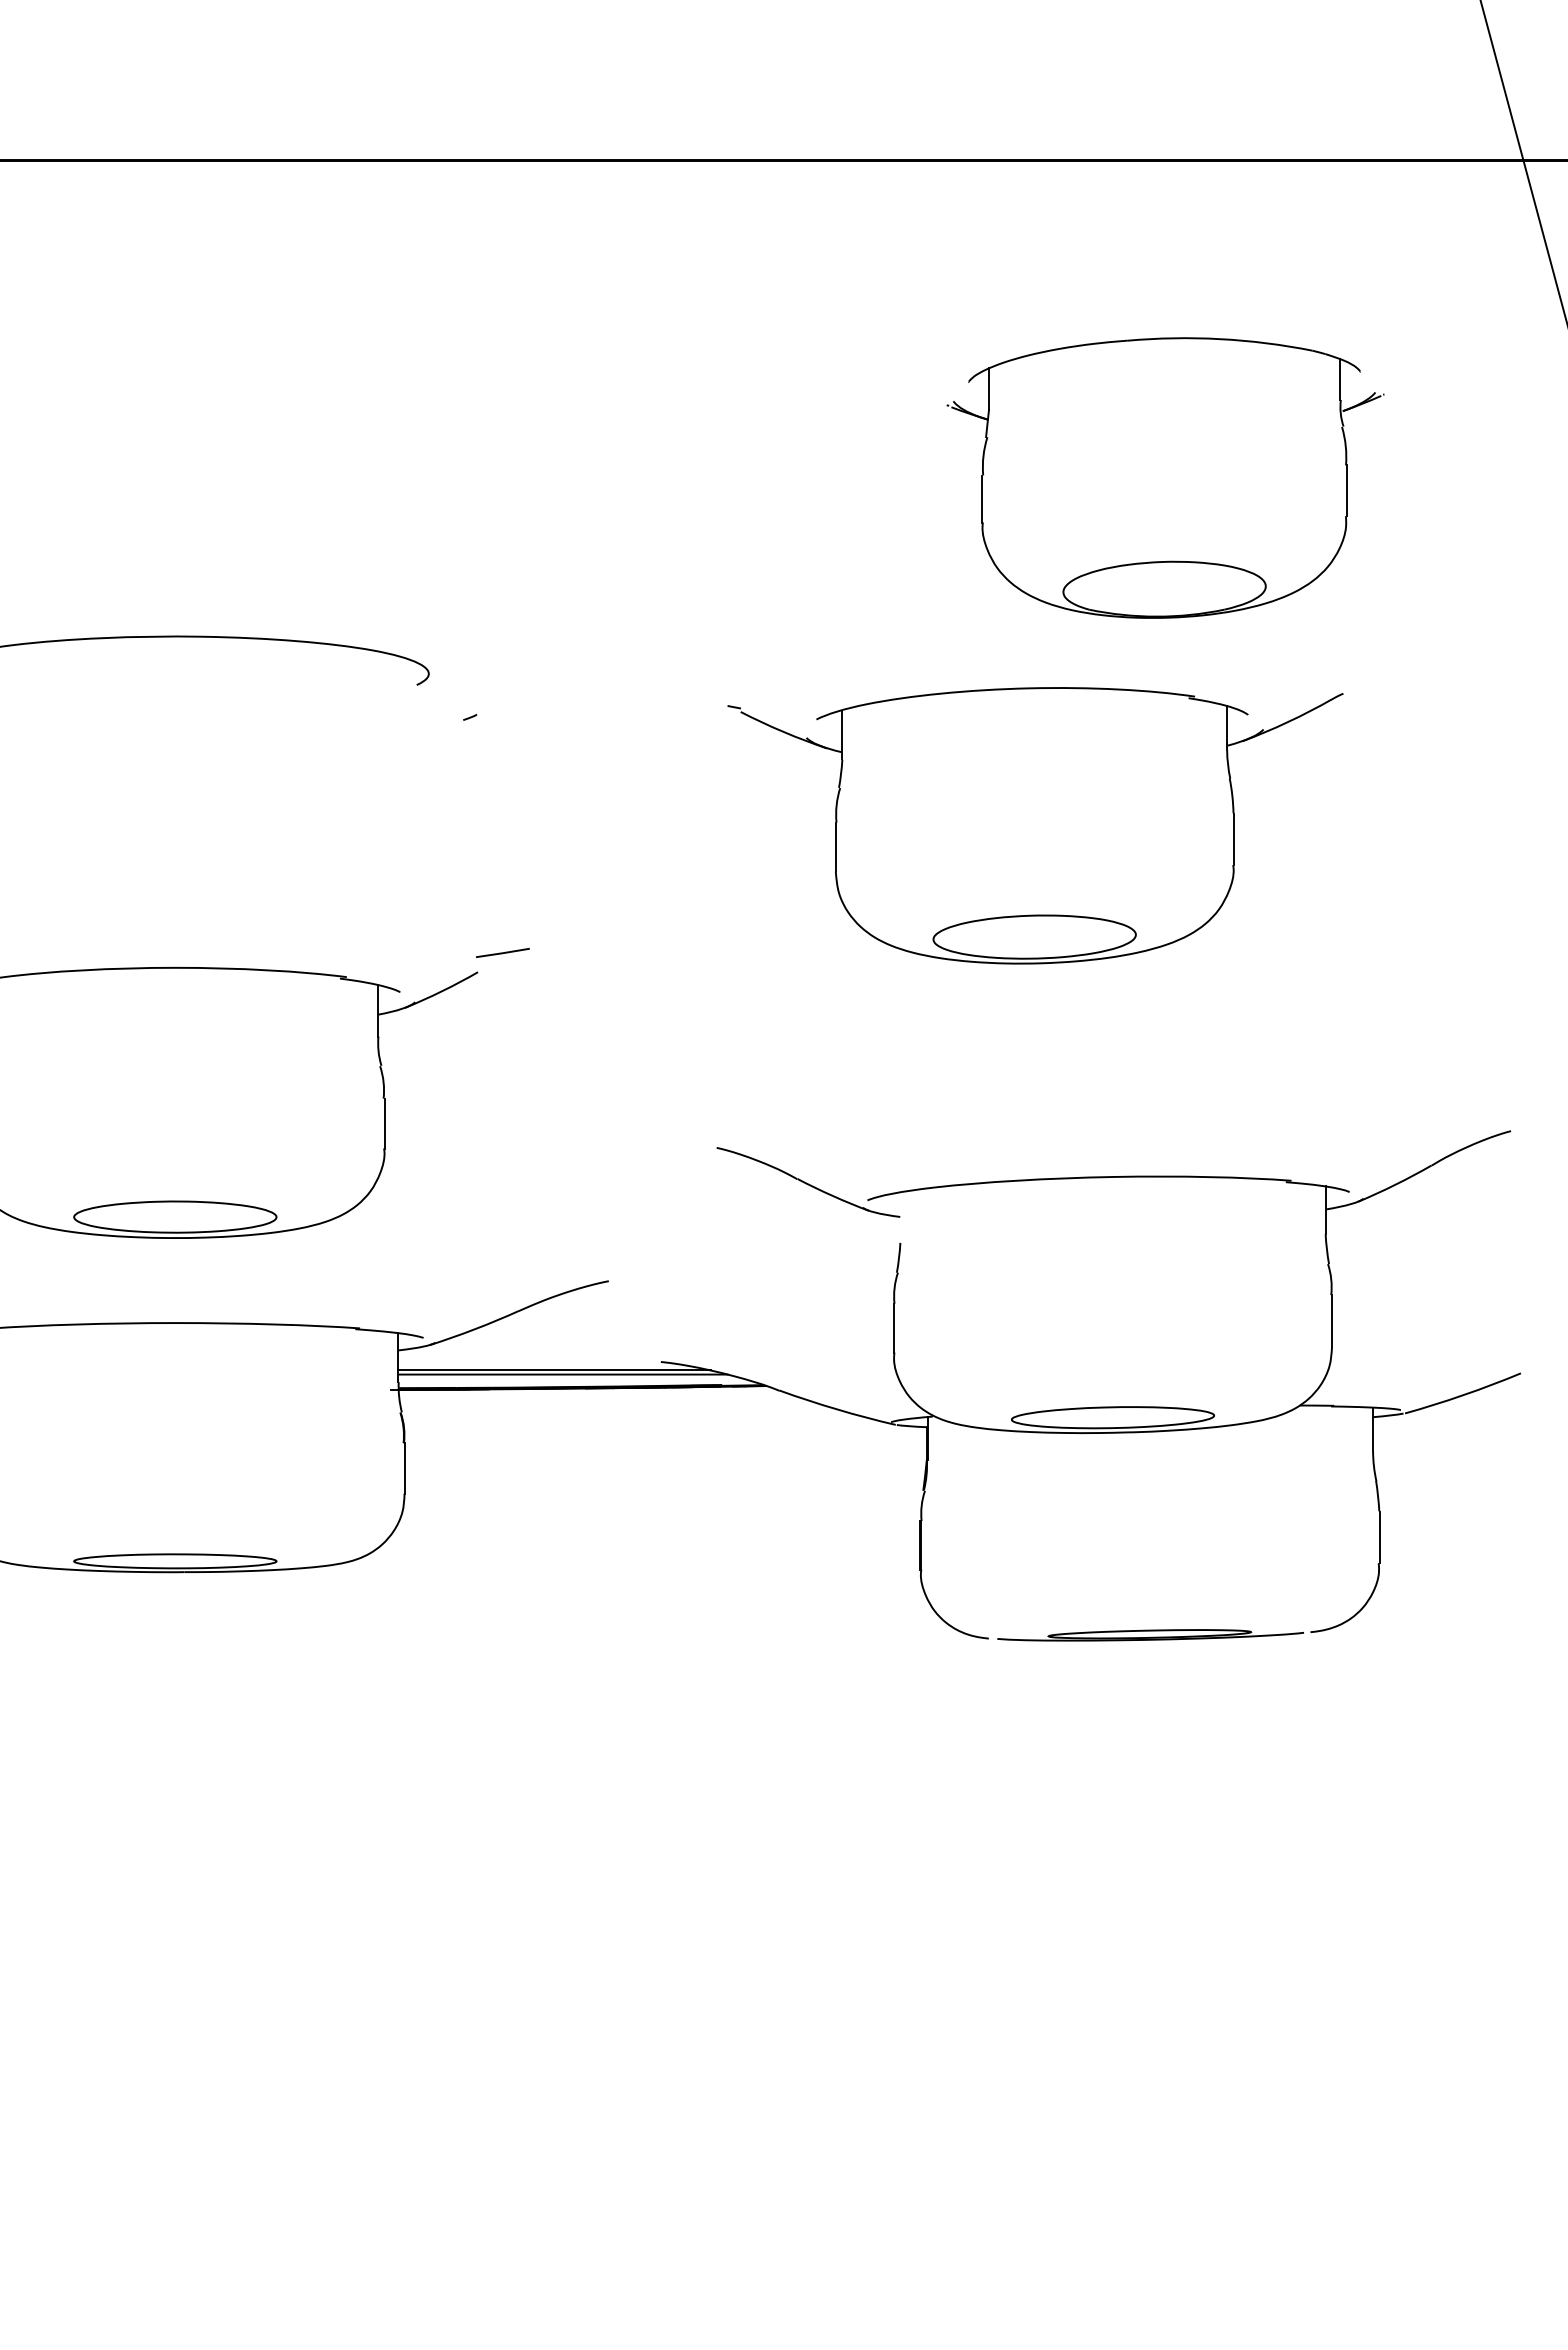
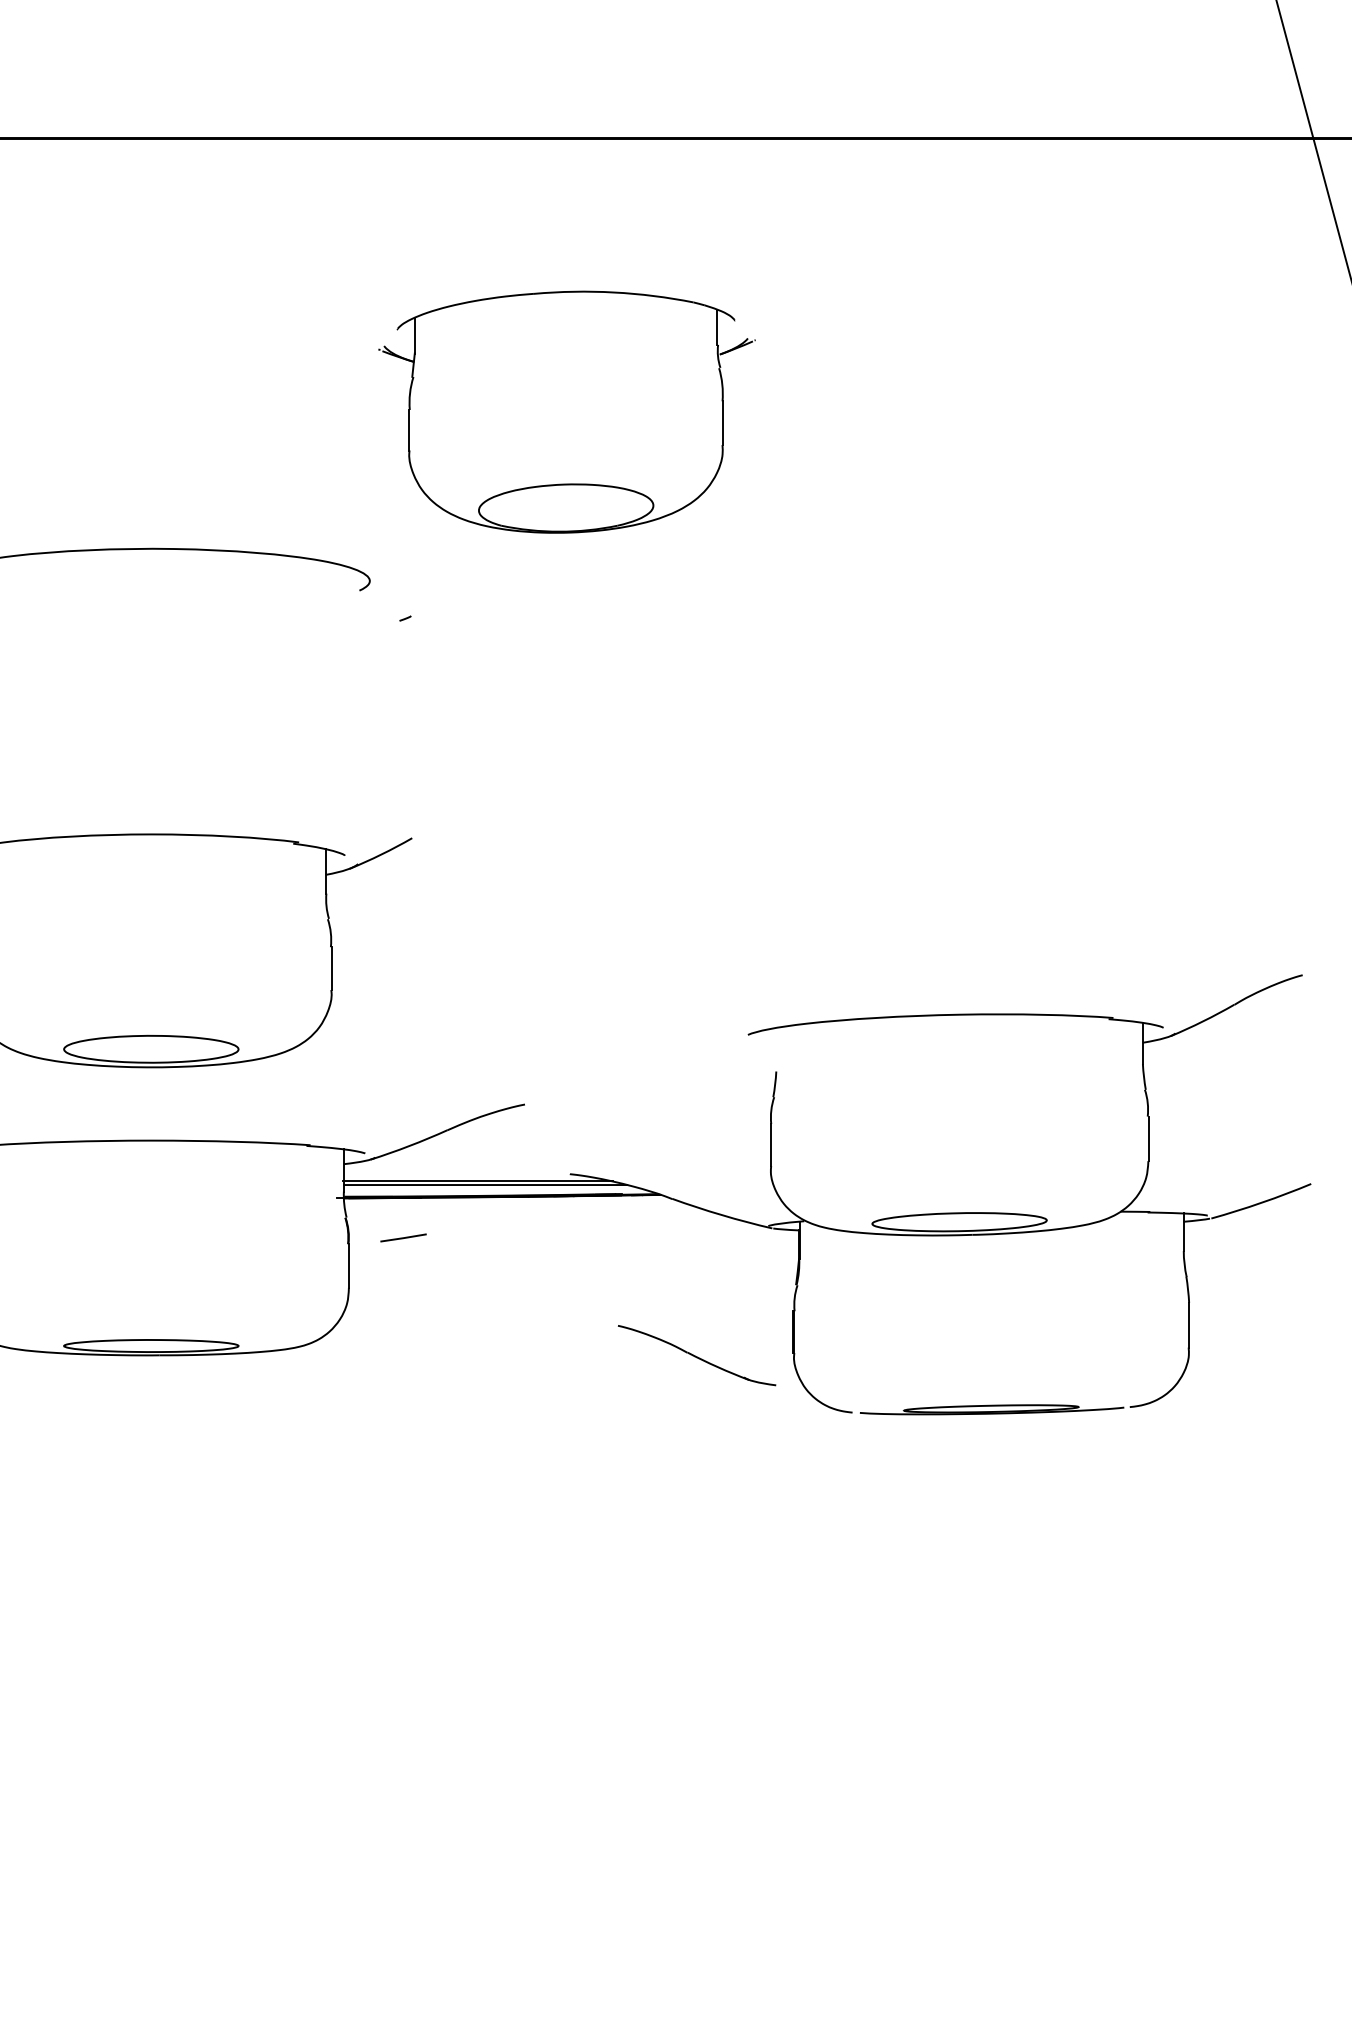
part: (1165, 477) -> (566, 411), moved
part: (1035, 825) -> (892, 711), removed
line: (502, 952) -> (403, 1237), moved
part: (808, 1182) -> (697, 1355), moved

